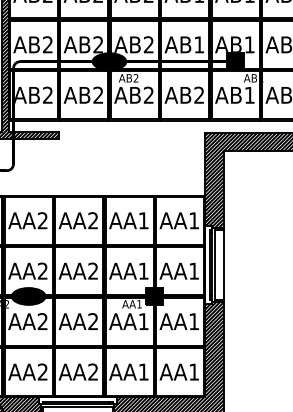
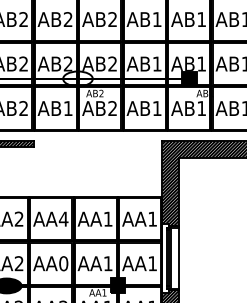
fill: (109, 61) -> (78, 78), removed
text: (98, 94) -> (68, 107), AB2 -> AB1
text: (198, 94) -> (156, 107), AB2 -> AB1
text: (92, 220) -> (63, 218), AA2 -> AA4
text: (93, 270) -> (63, 263), AA2 -> AA0

